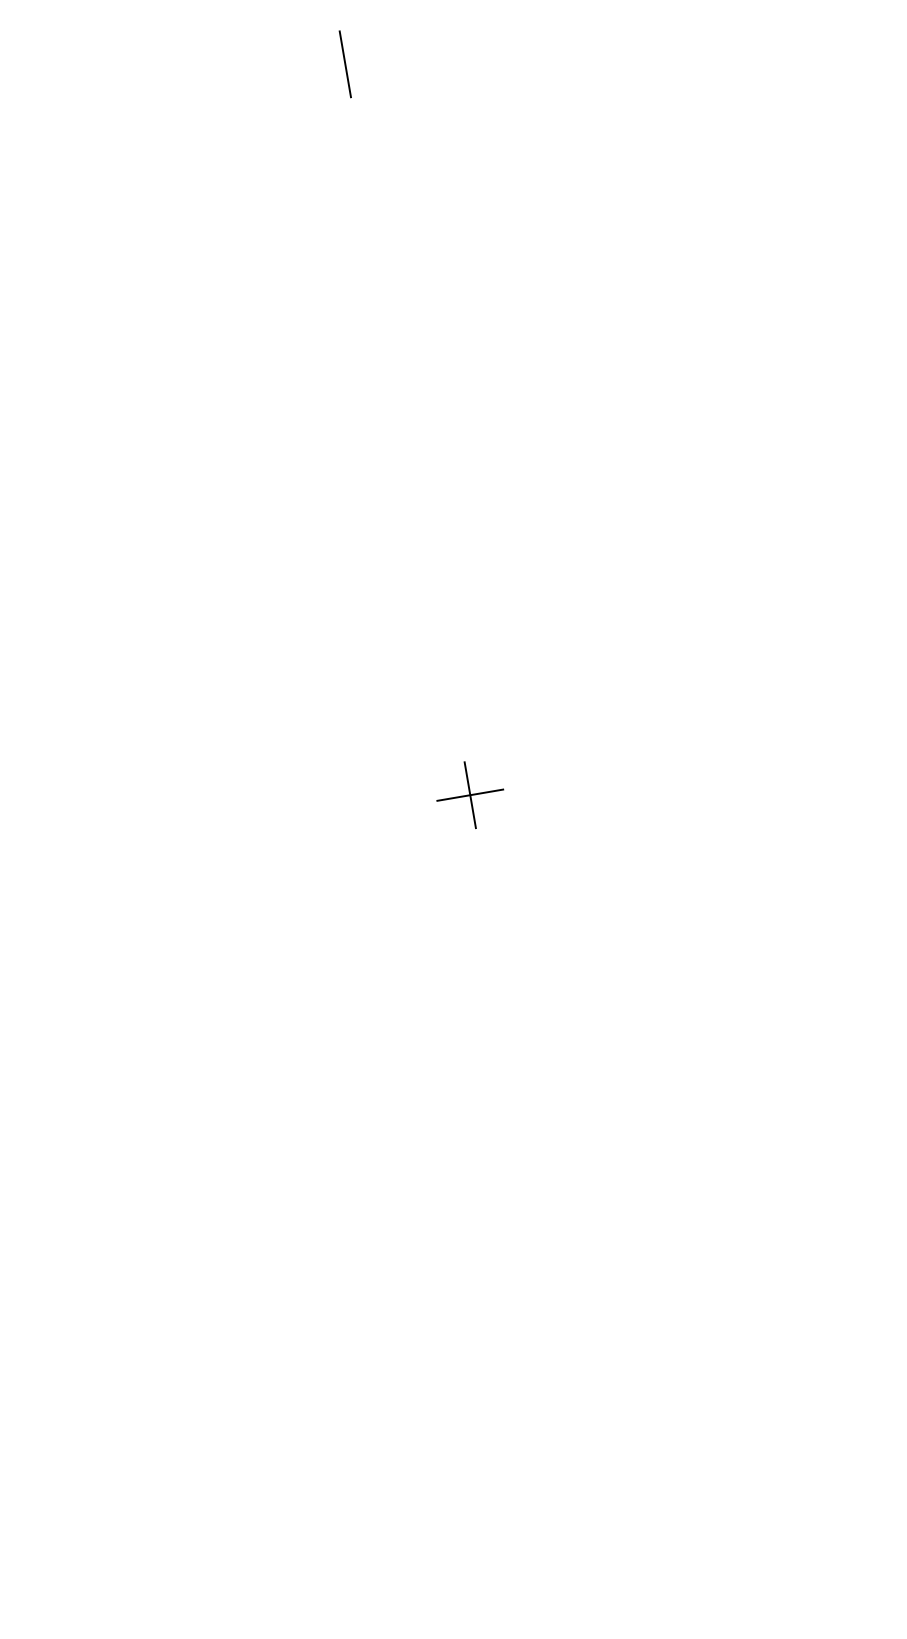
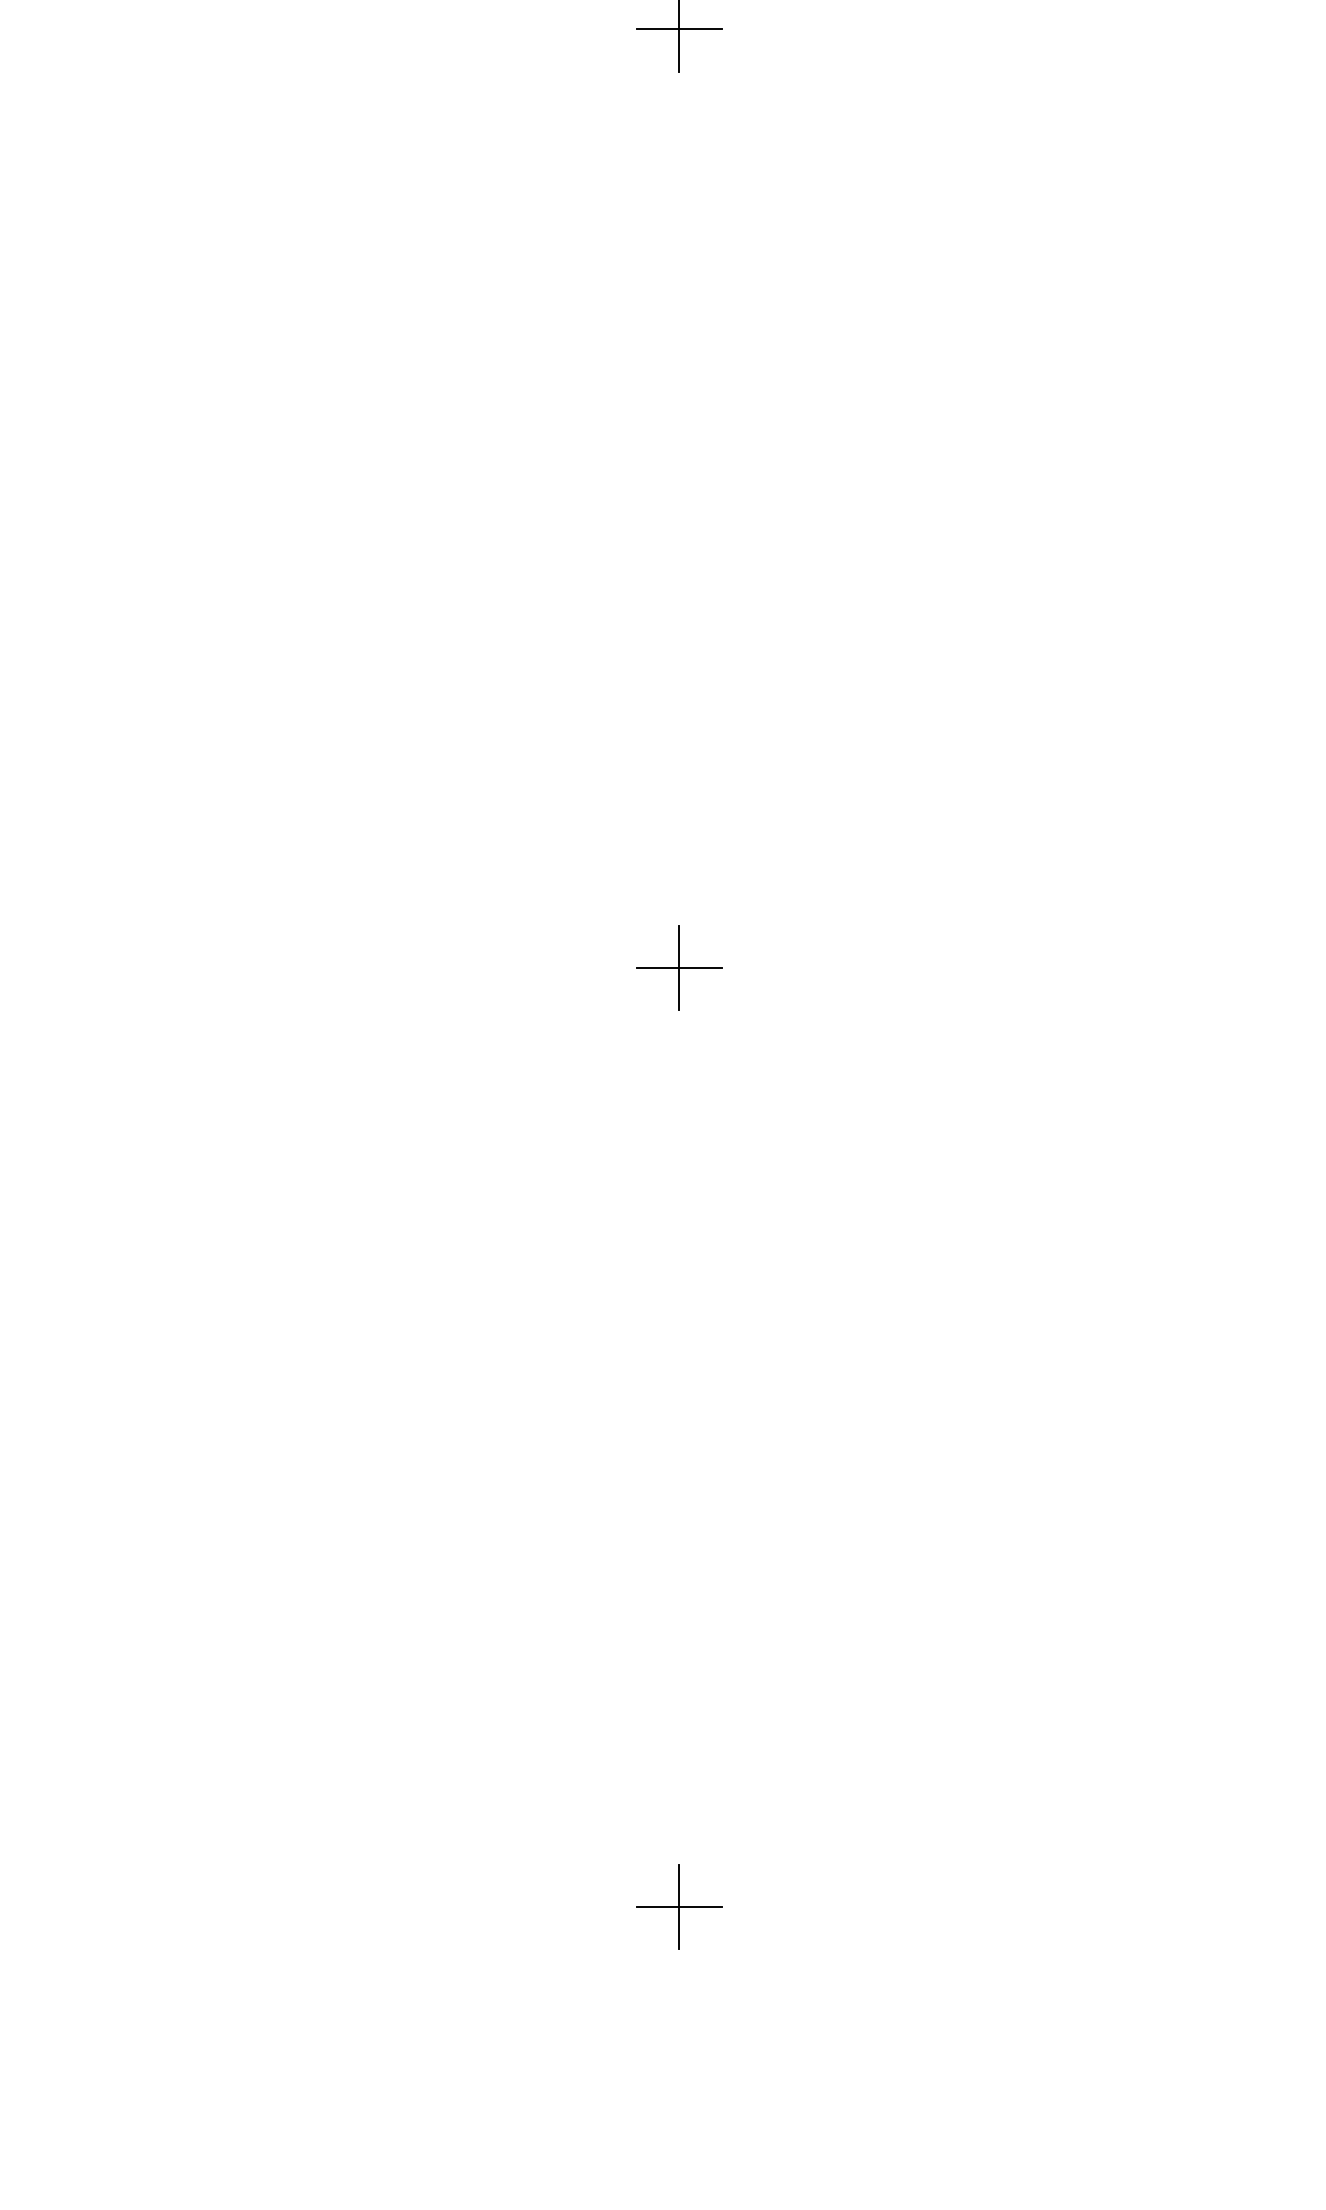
line: (345, 64) -> (679, 29), added
part: (595, 1525) -> (679, 1906), added

